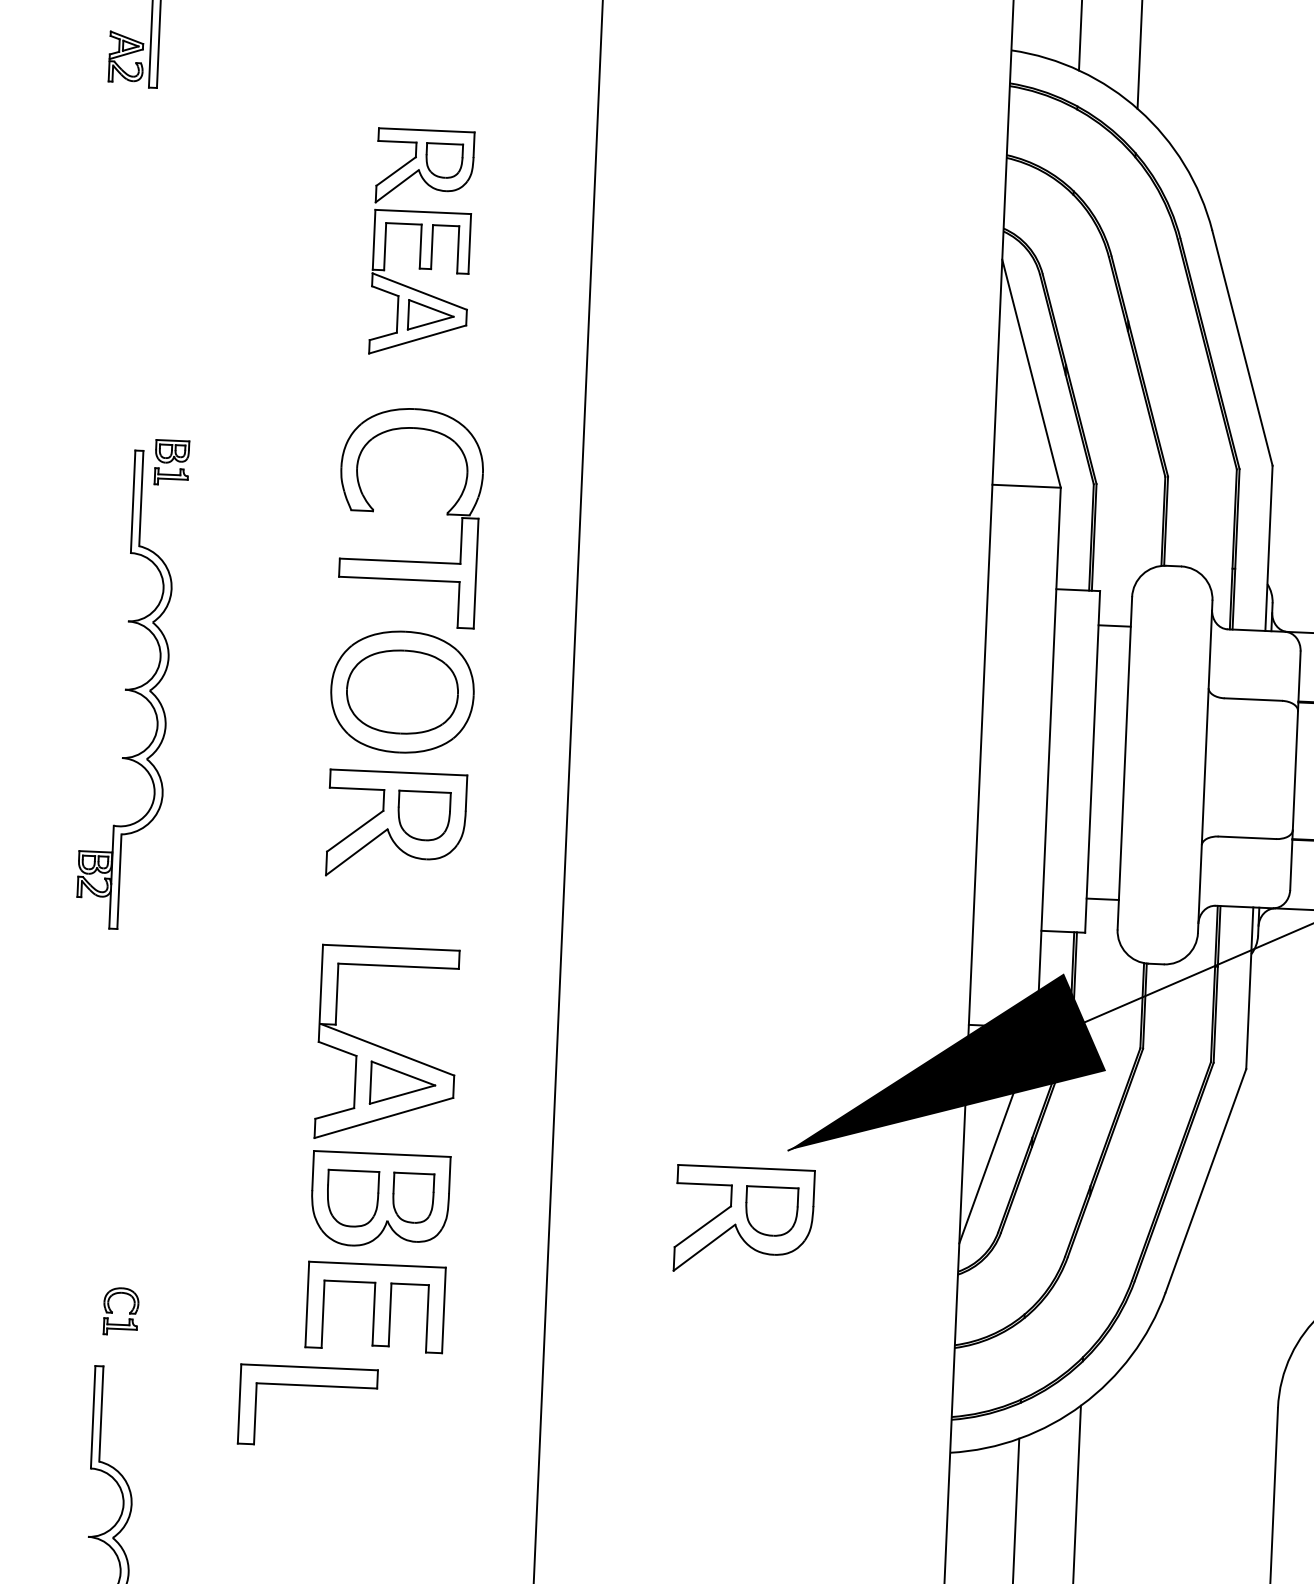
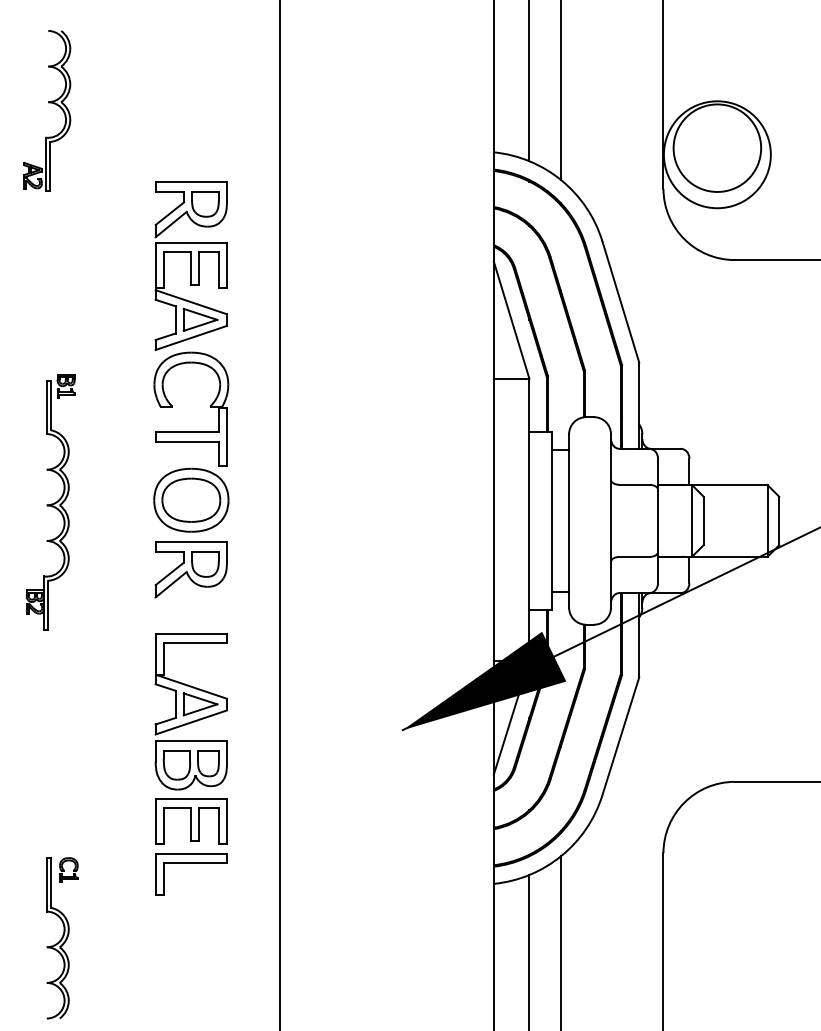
part: (420, 241) -> (190, 265), size x1.43
part: (742, 1220) -> (380, 767), removed
part: (120, 1310) -> (68, 869), moved
part: (309, 1385) -> (191, 863), moved

